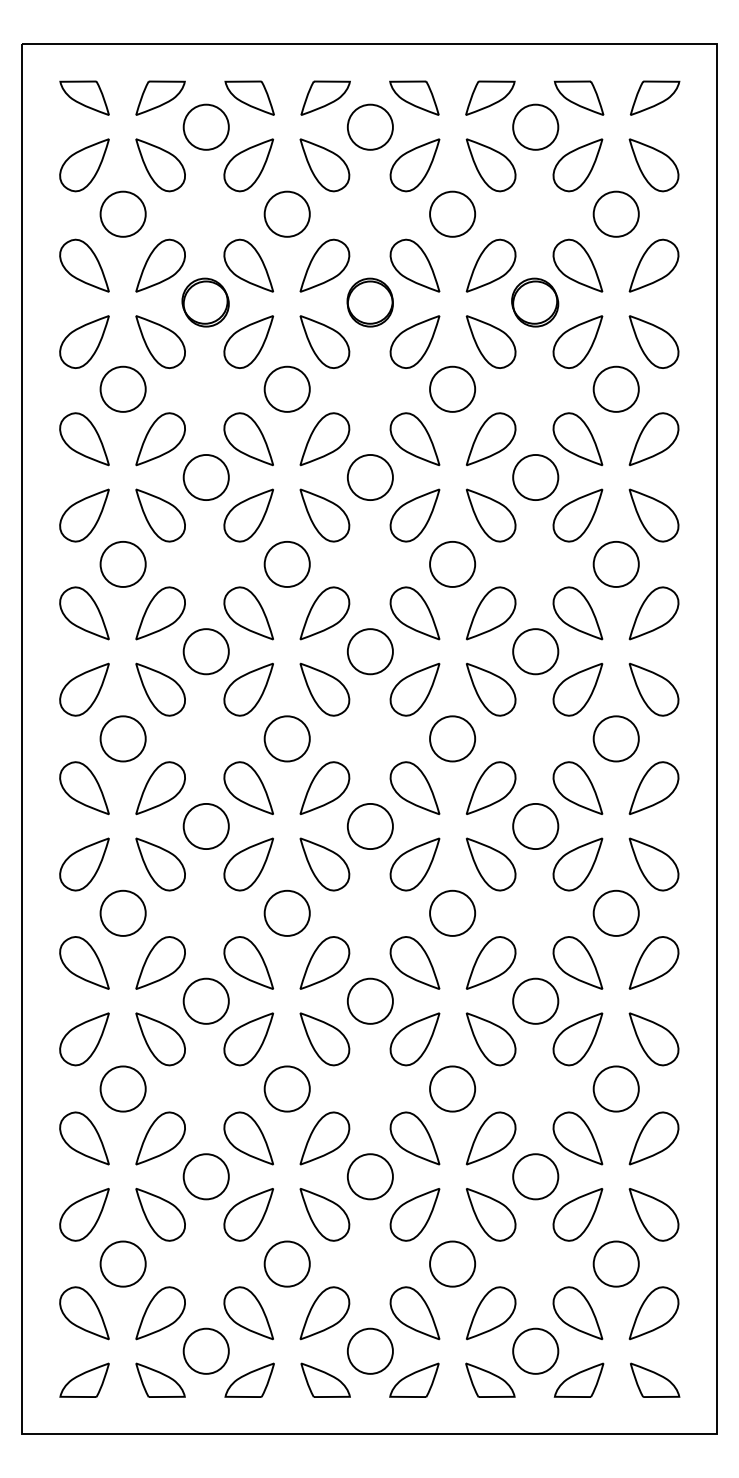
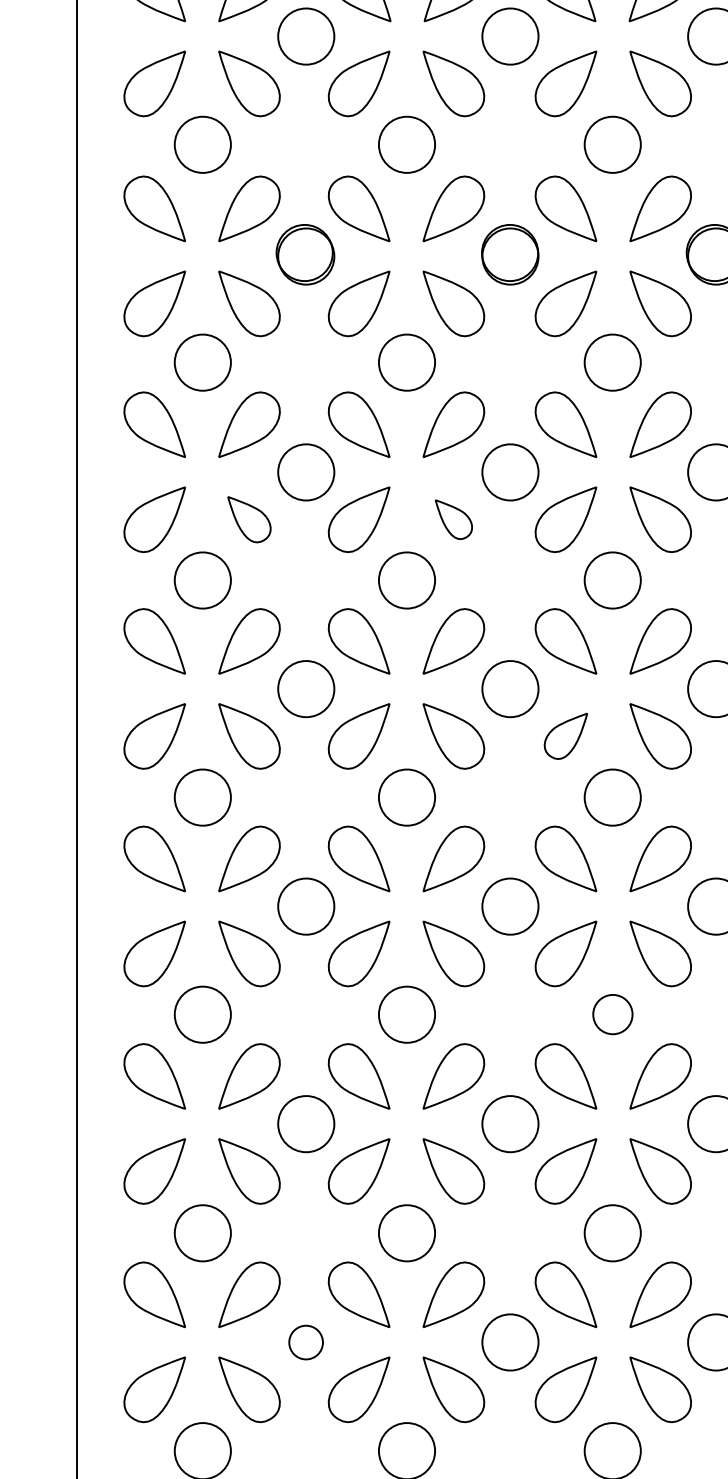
part: (160, 515) -> (249, 519), size x0.7
part: (324, 515) -> (453, 519), size x0.6
part: (414, 689) -> (565, 736), size x0.7
part: (452, 912) -> (612, 1013), size x0.7
part: (205, 1176) -> (305, 1342), size x0.6

